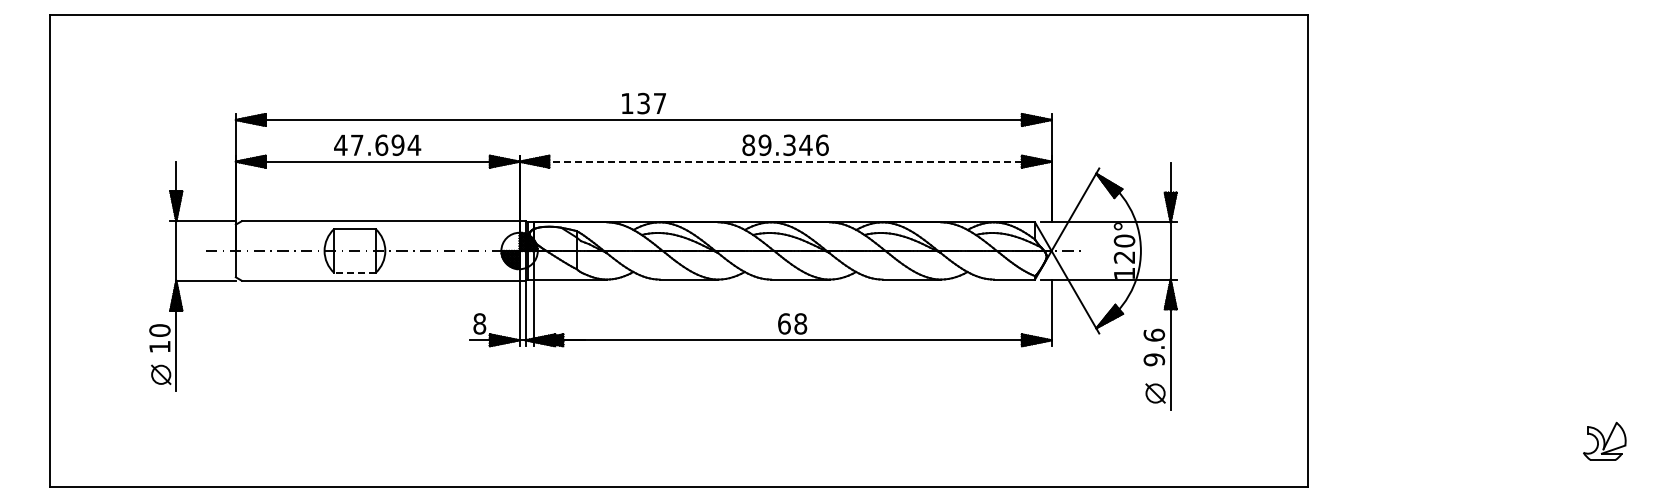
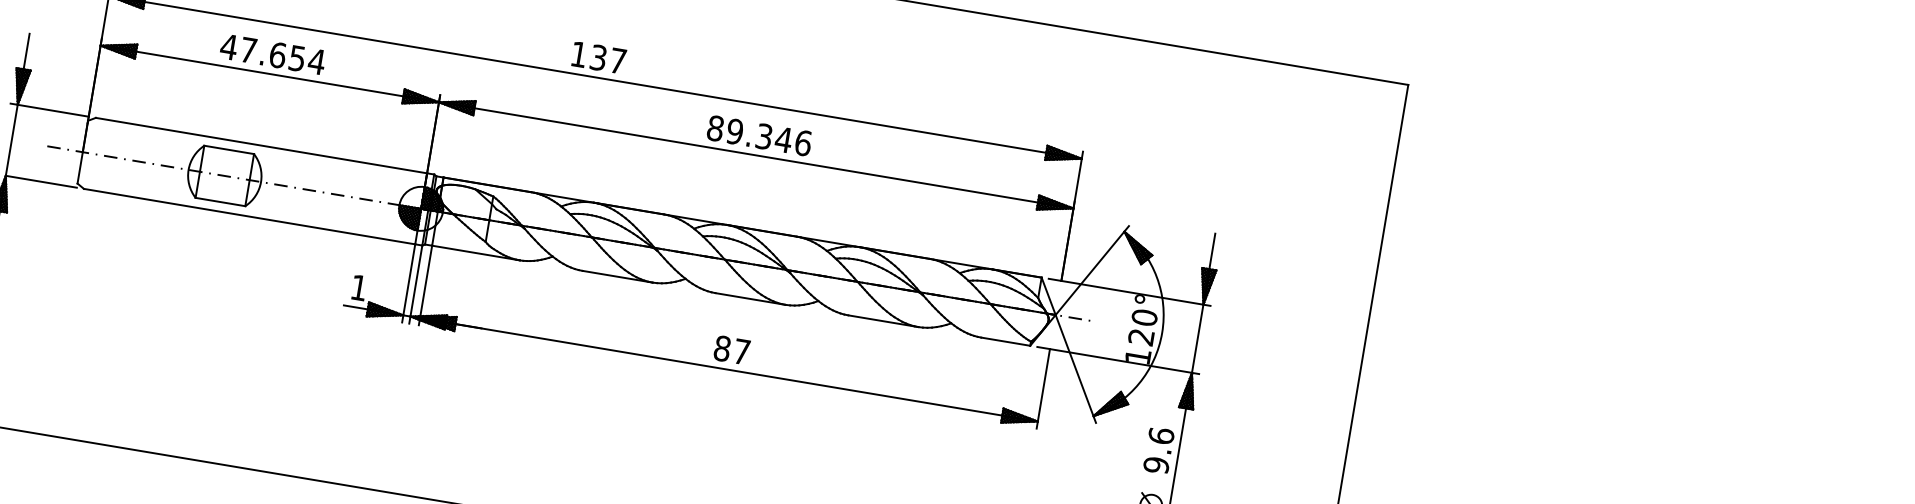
text: (397, 144) -> (296, 57), 47.694 -> 47.654
line: (786, 161) -> (757, 155), dashed -> solid
line: (354, 272) -> (219, 201), dashed -> solid
text: (479, 323) -> (358, 287), 8 -> 1
text: (792, 323) -> (732, 349), 68 -> 87

